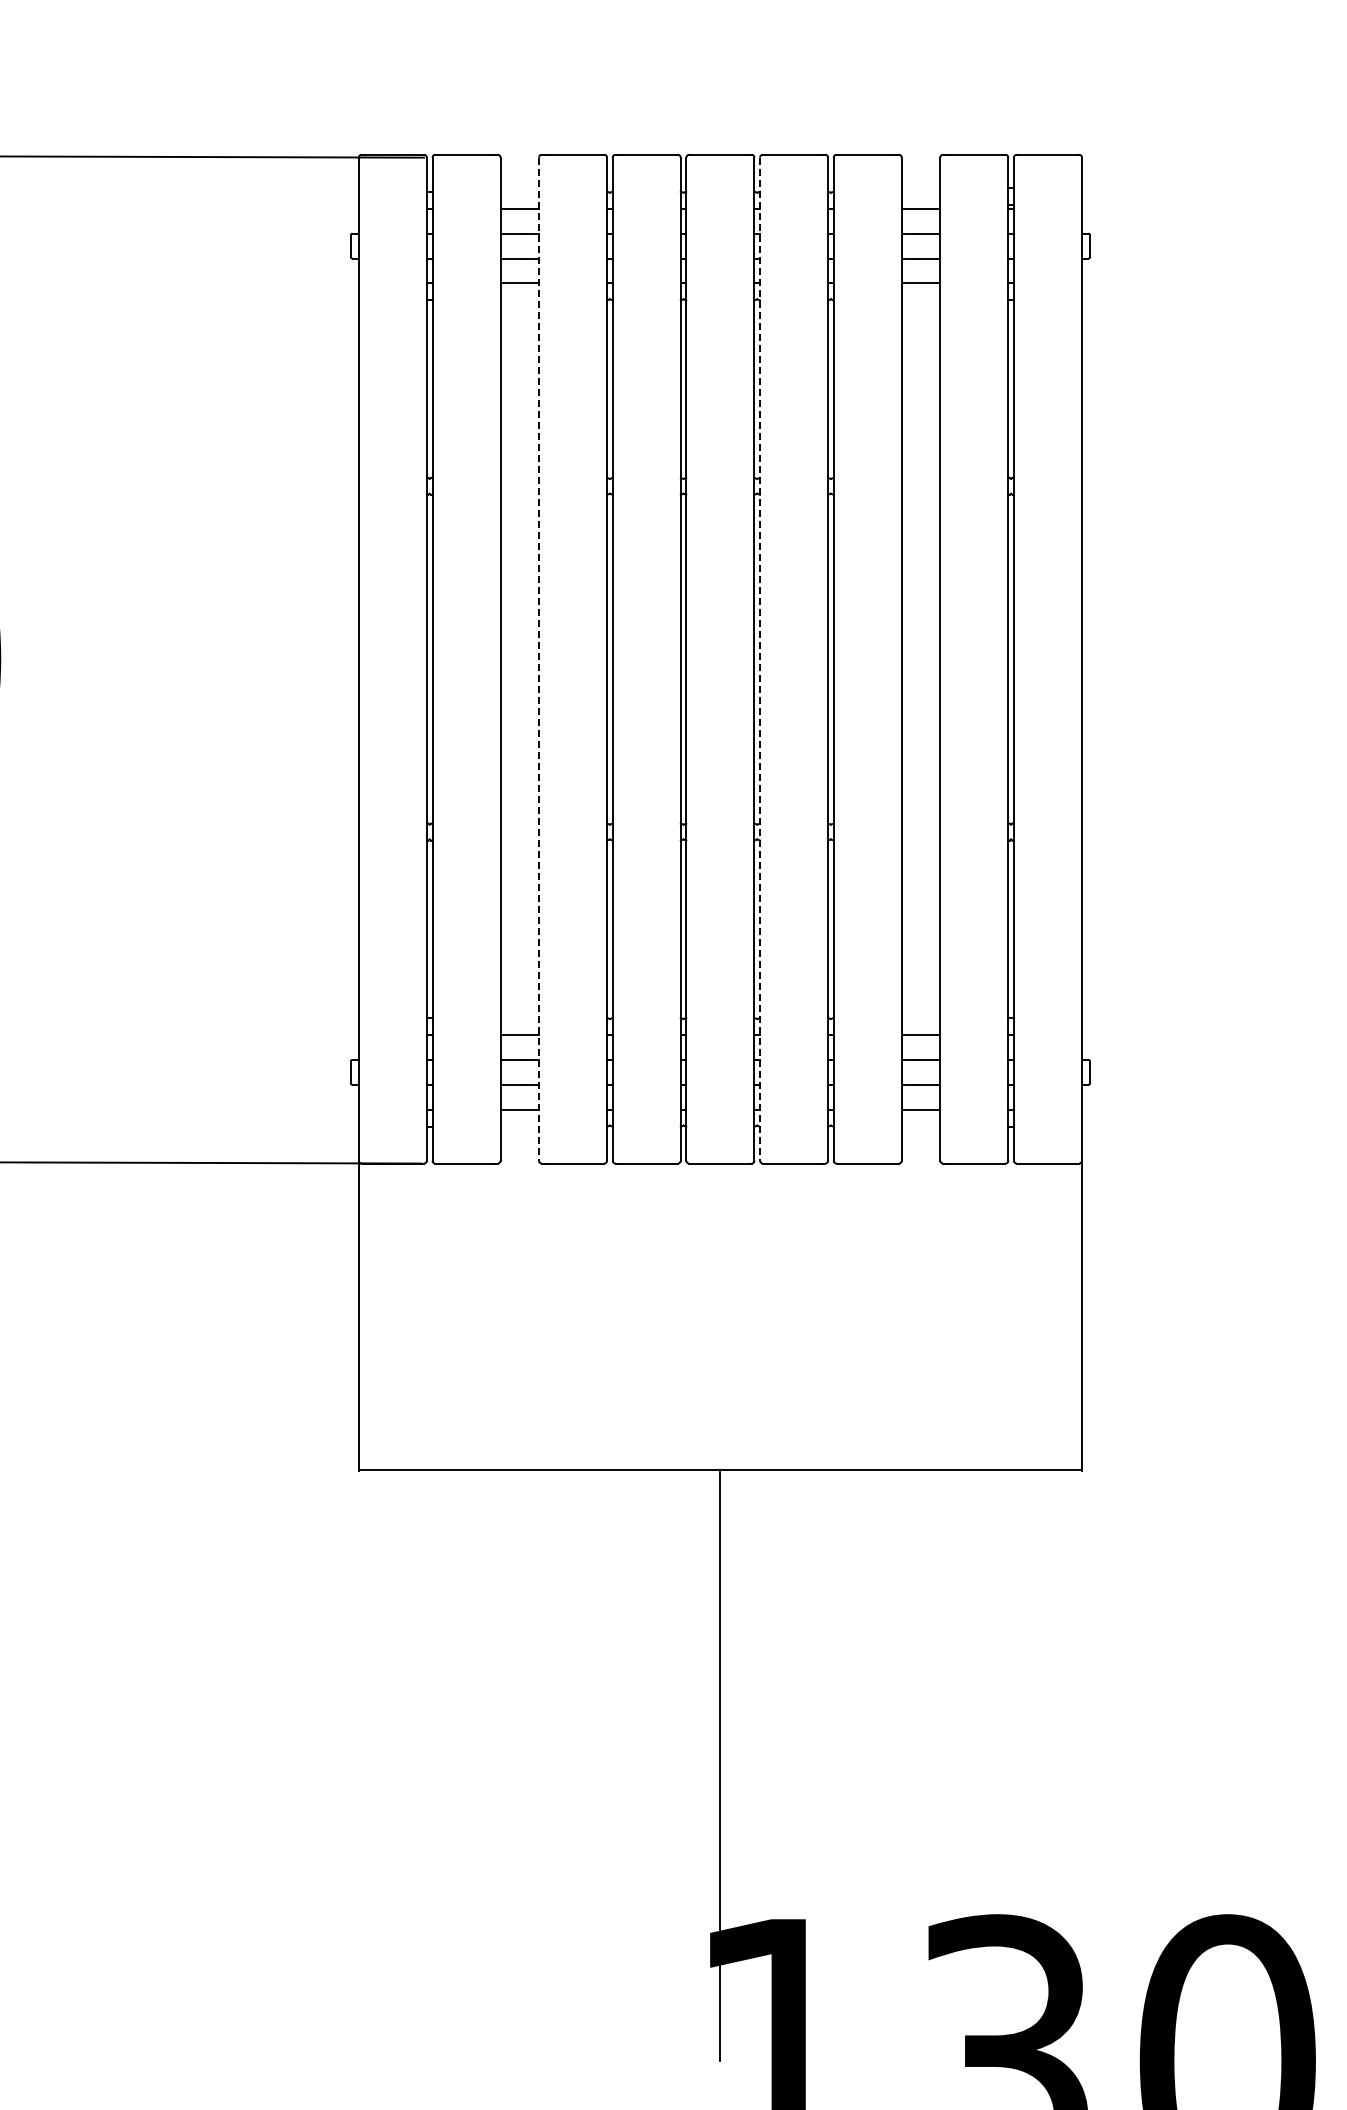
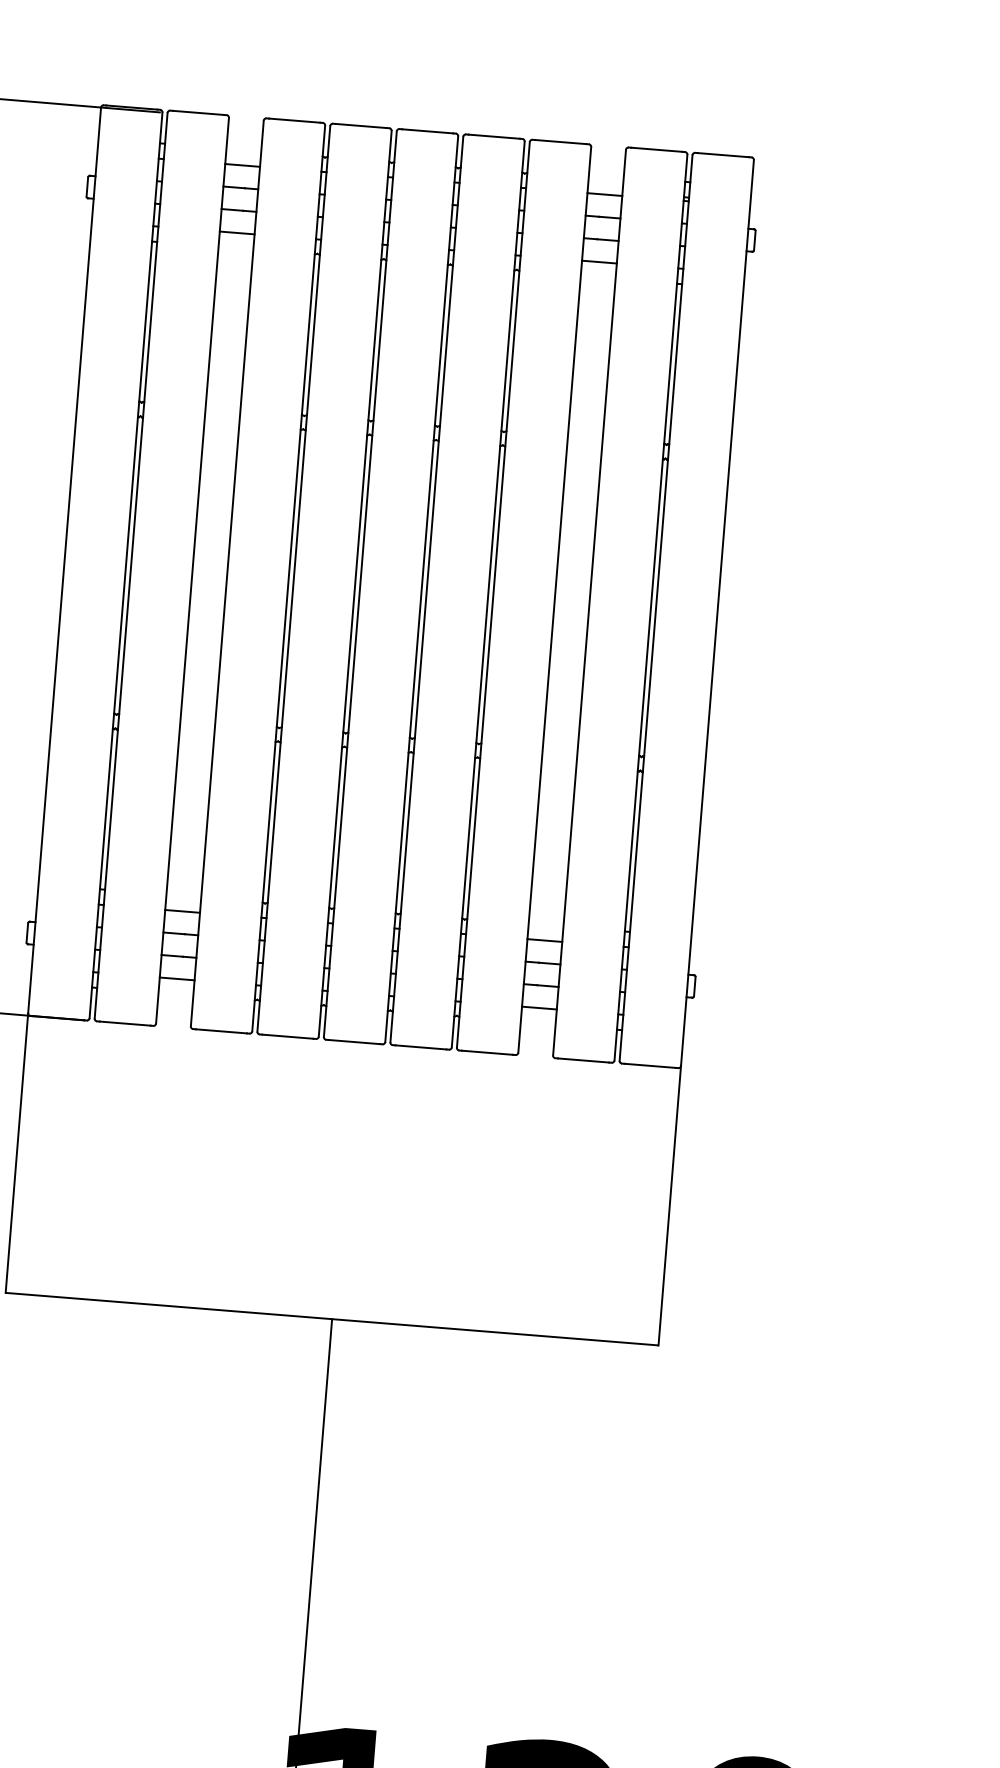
line: (539, 659) -> (227, 573), dashed -> solid
line: (760, 659) -> (427, 589), dashed -> solid

